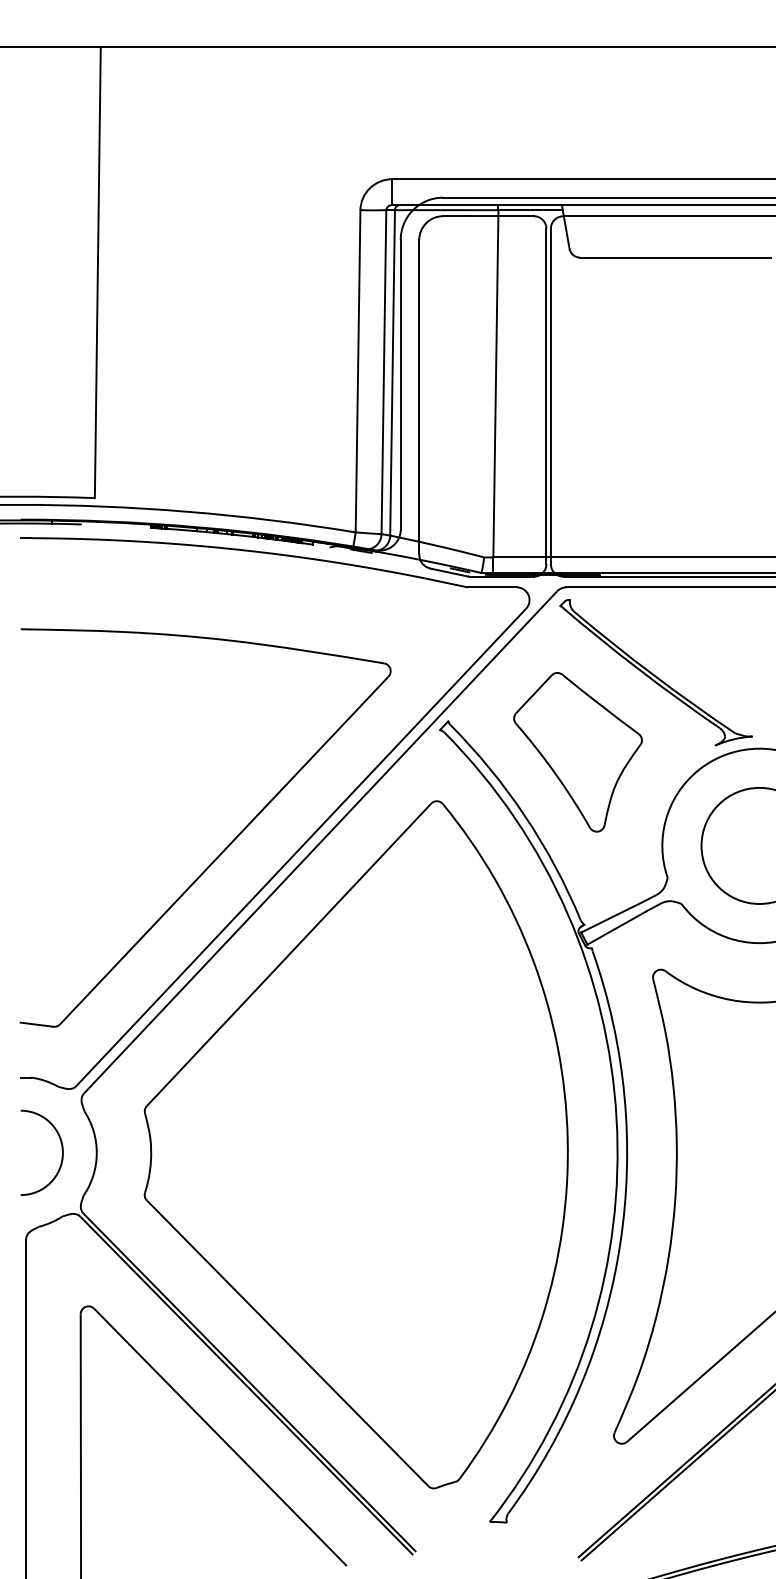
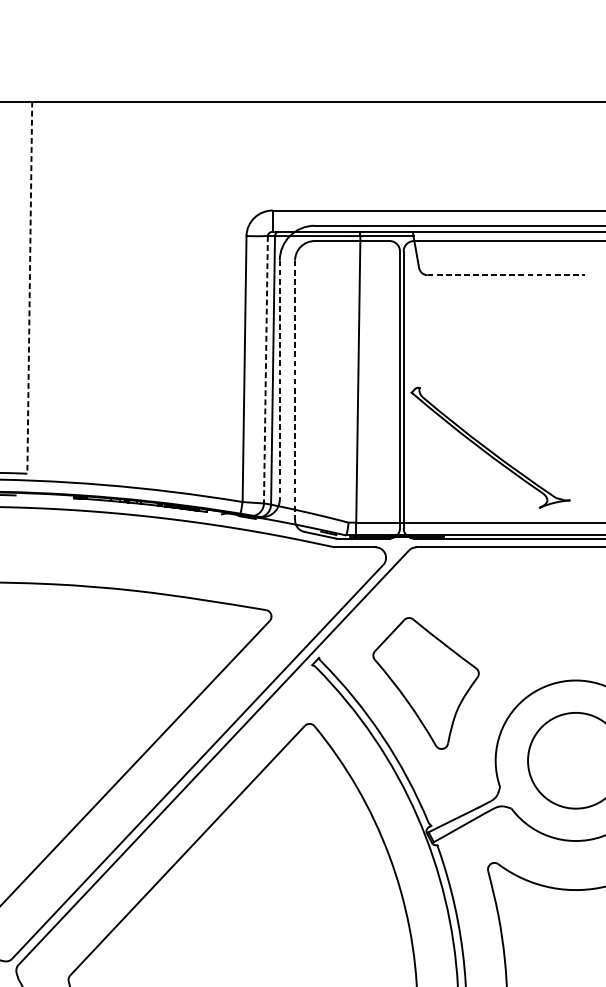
line: (675, 257) -> (506, 275), solid -> dashed
line: (97, 273) -> (29, 288), solid -> dashed
line: (383, 372) -> (265, 370), solid -> dashed
line: (400, 384) -> (279, 379), solid -> dashed
line: (419, 397) -> (295, 390), solid -> dashed
part: (655, 672) -> (490, 447), moved

